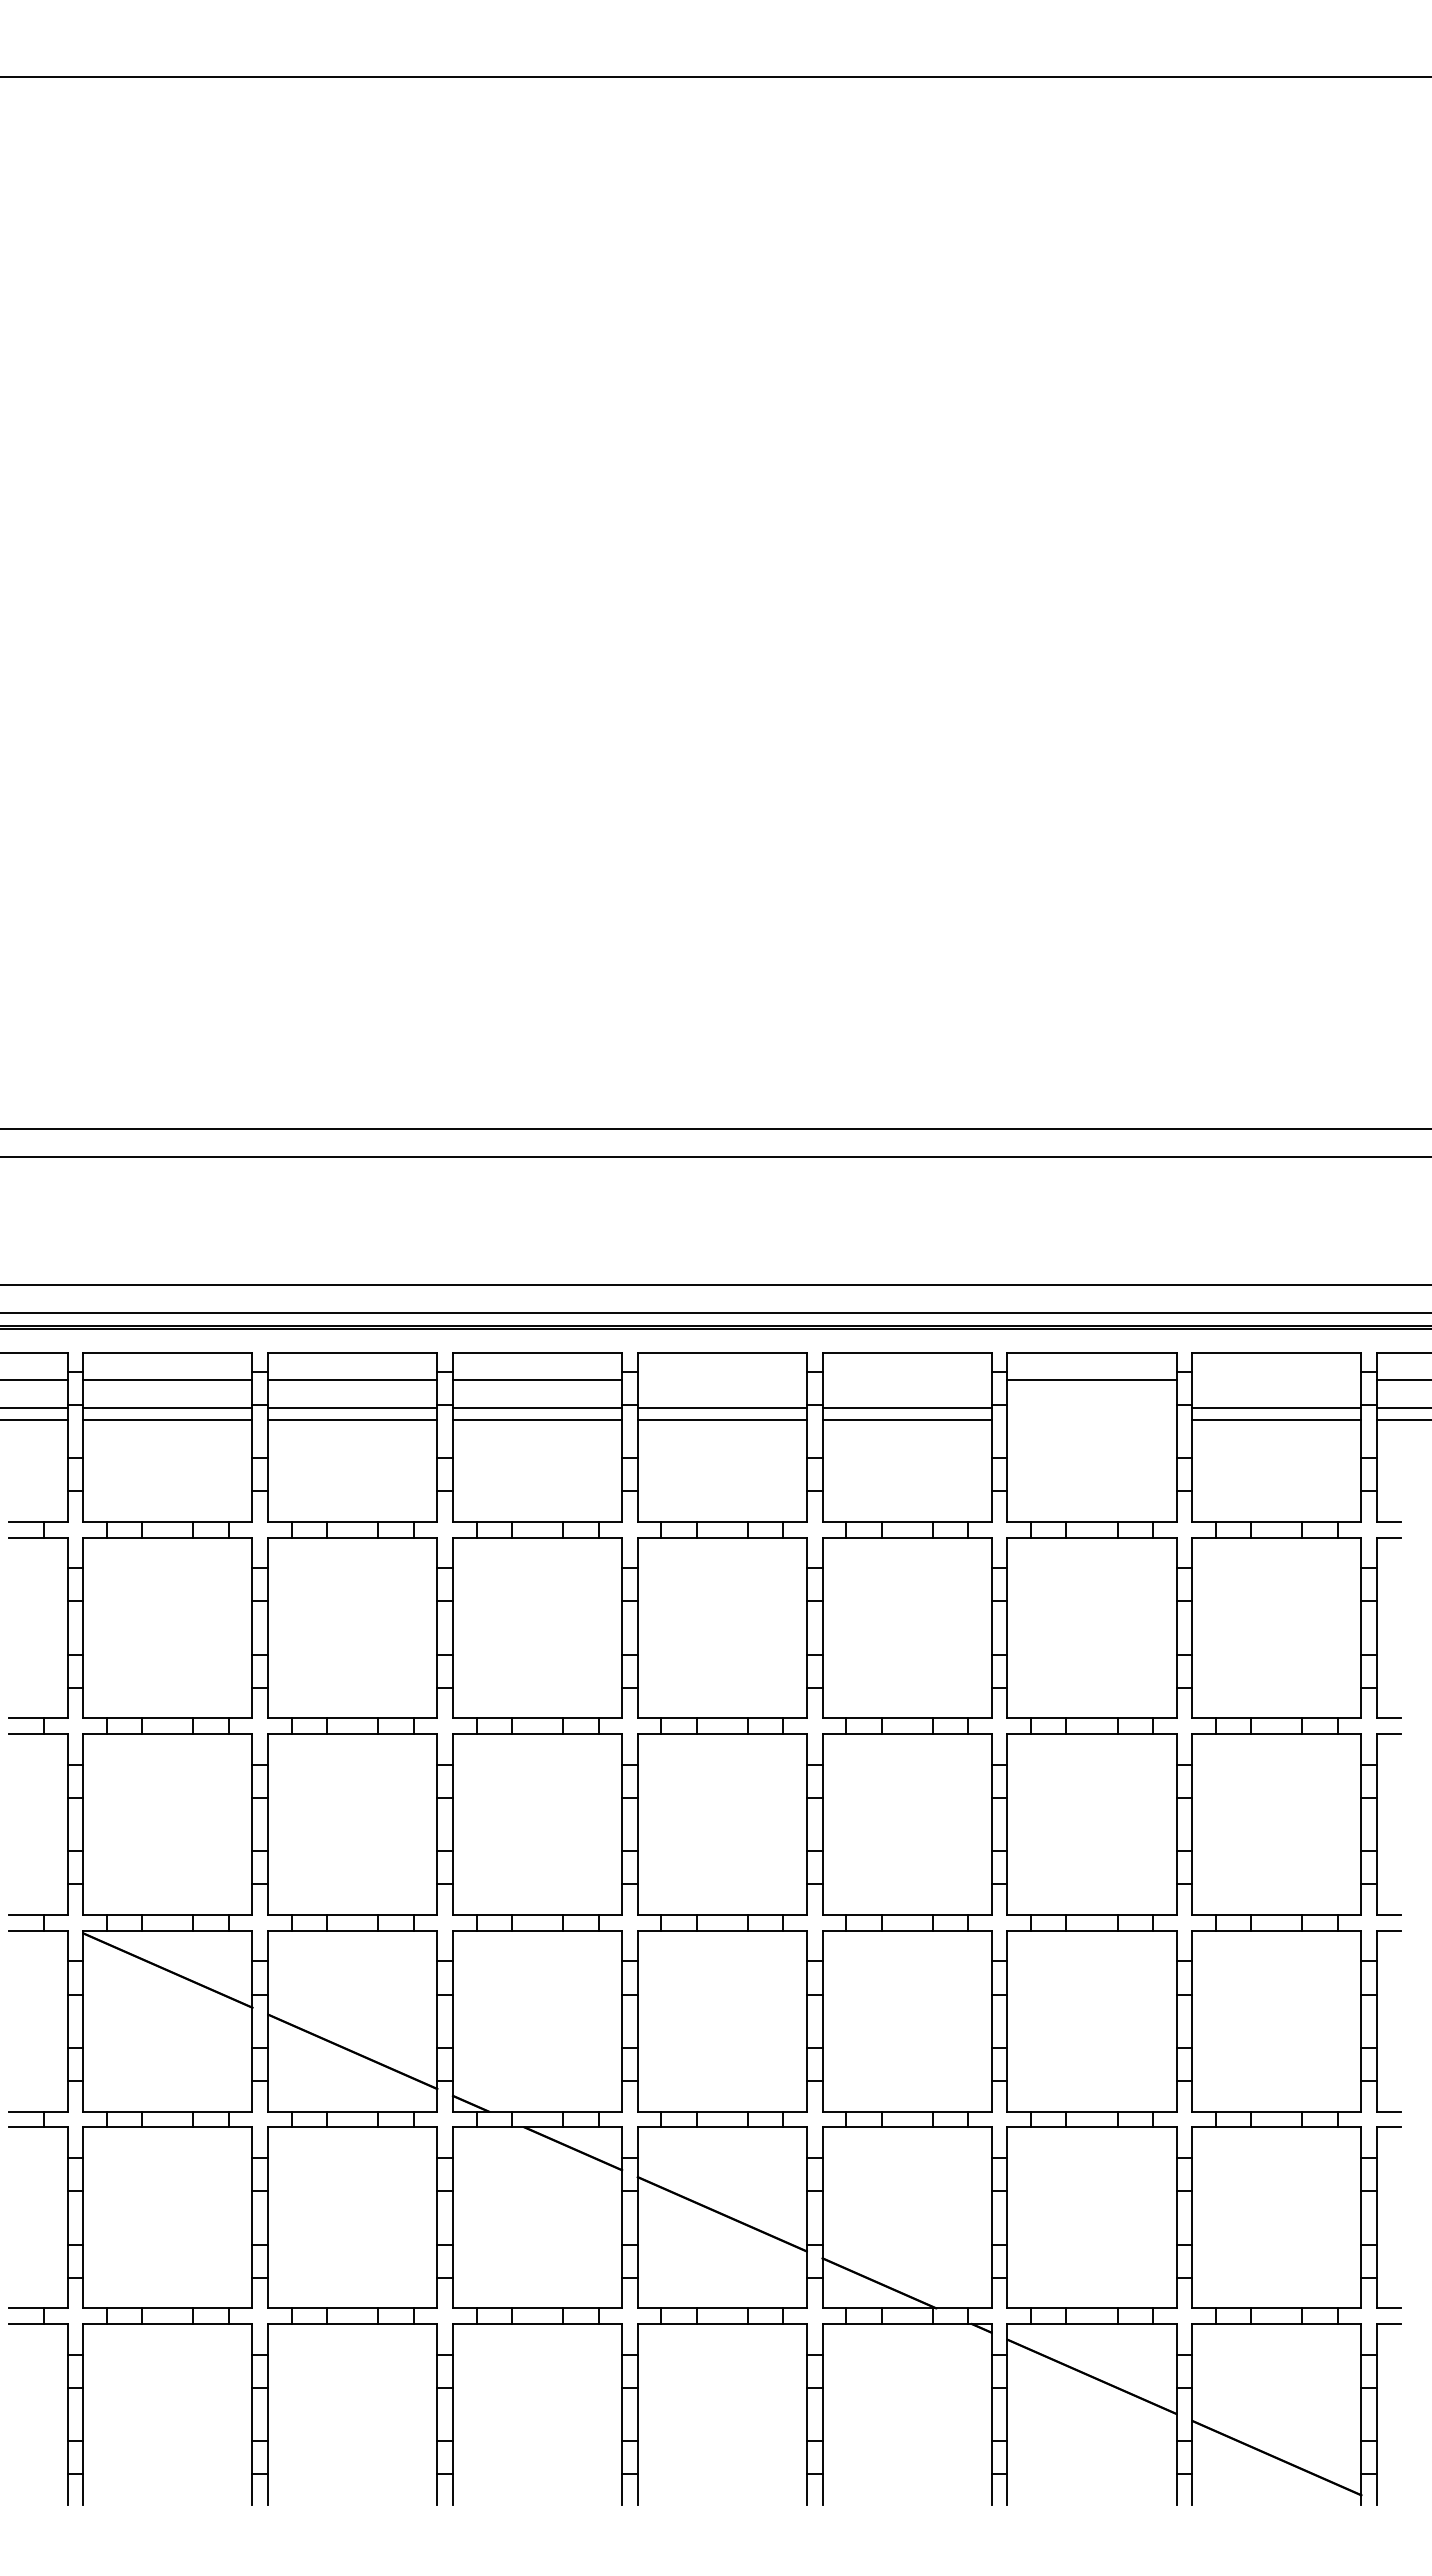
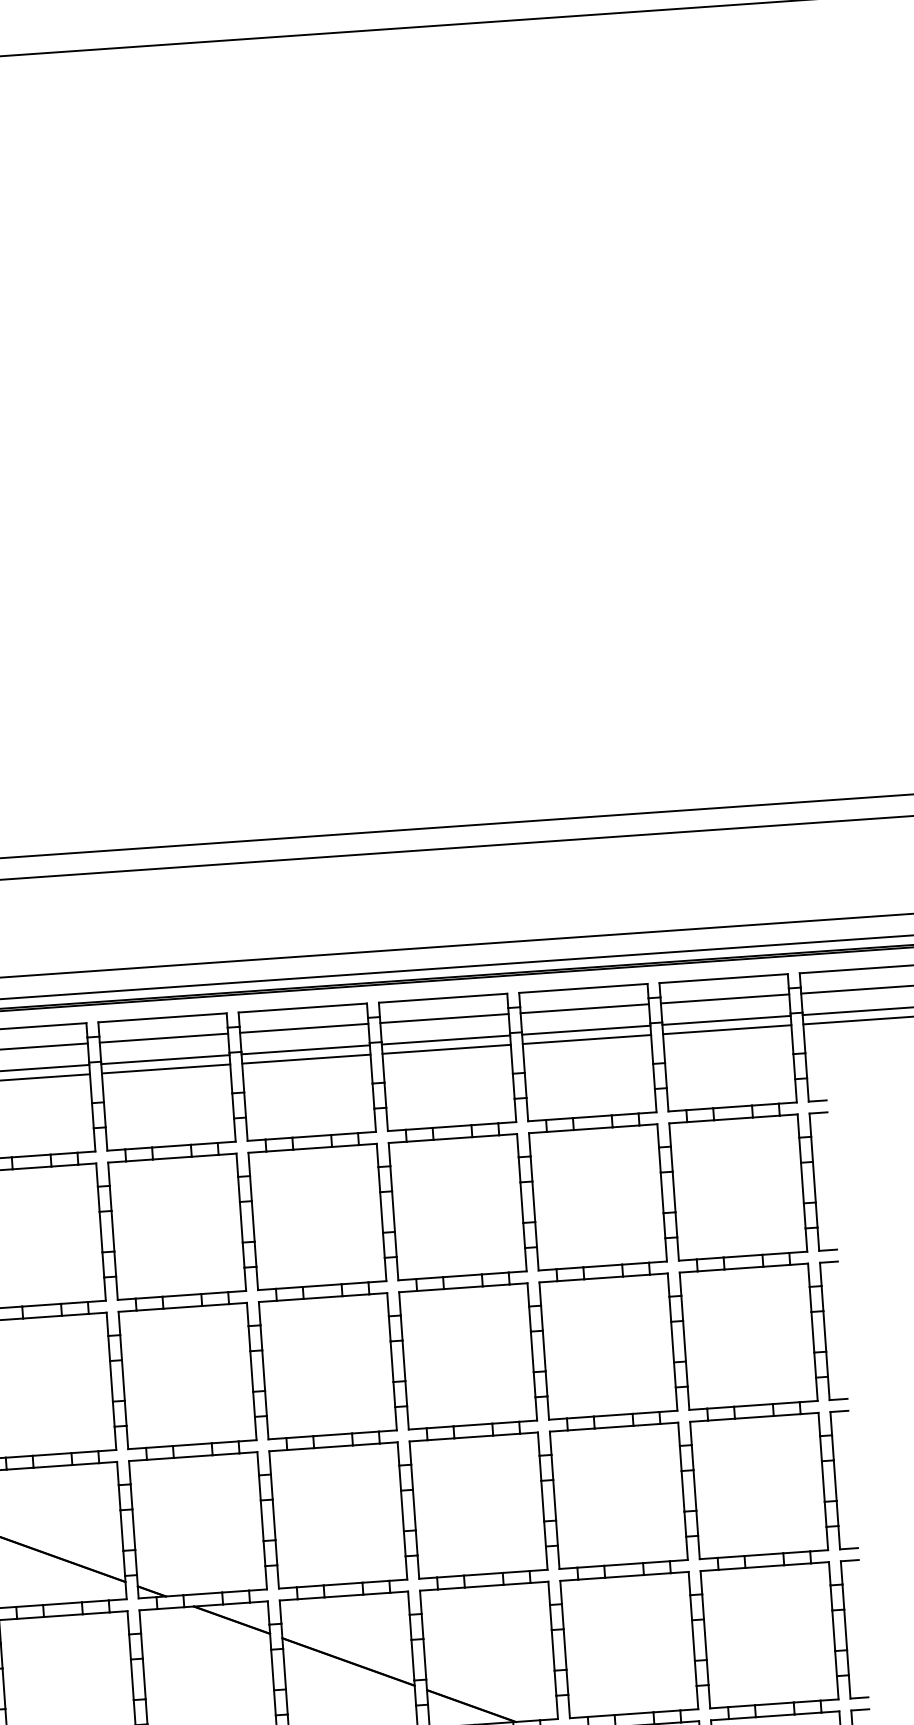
line: (721, 1379) -> (303, 1028), added
line: (906, 1379) -> (444, 1018), added
line: (1276, 1379) -> (724, 998), added
line: (1091, 1407) -> (585, 1029), added
line: (1091, 1420) -> (586, 1039), added

